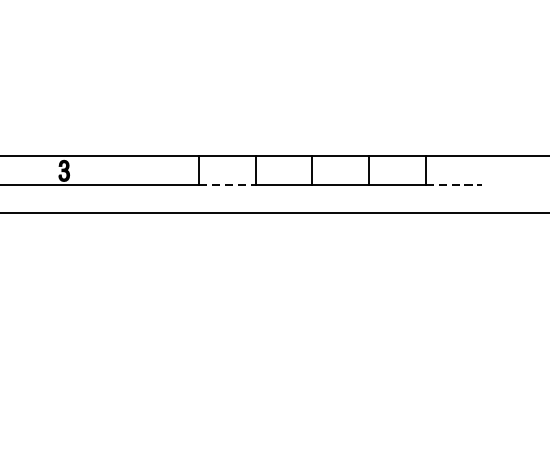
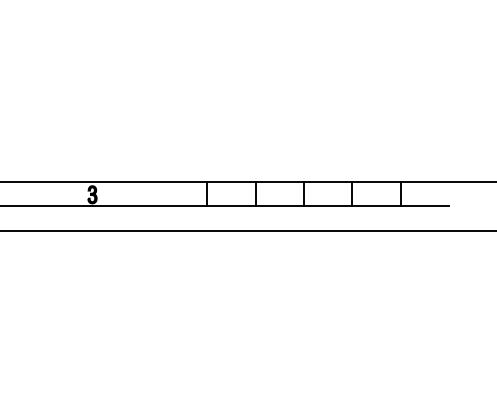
line: (228, 184) -> (232, 206), dashed -> solid
line: (454, 184) -> (425, 206), dashed -> solid

